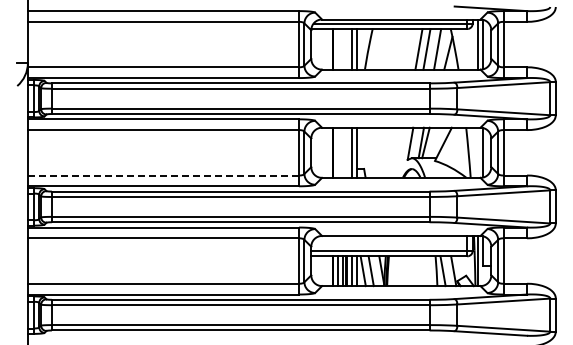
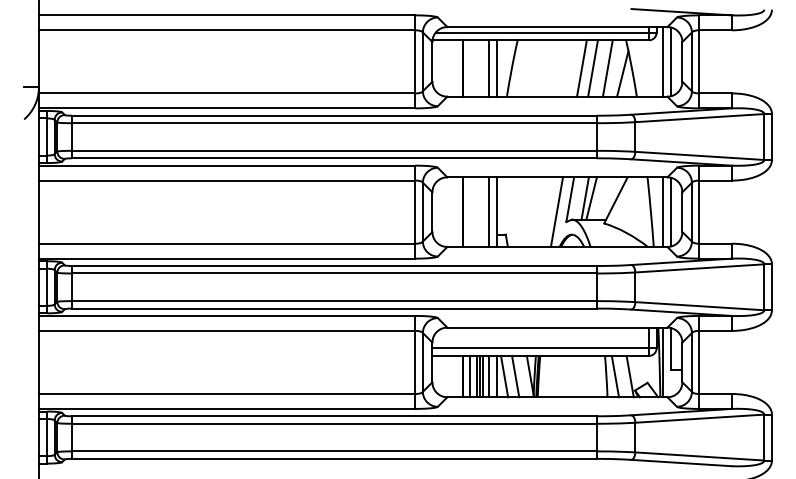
line: (400, 152) -> (556, 211), added
line: (477, 152) -> (663, 211), added
line: (163, 175) -> (227, 243), dashed -> solid

